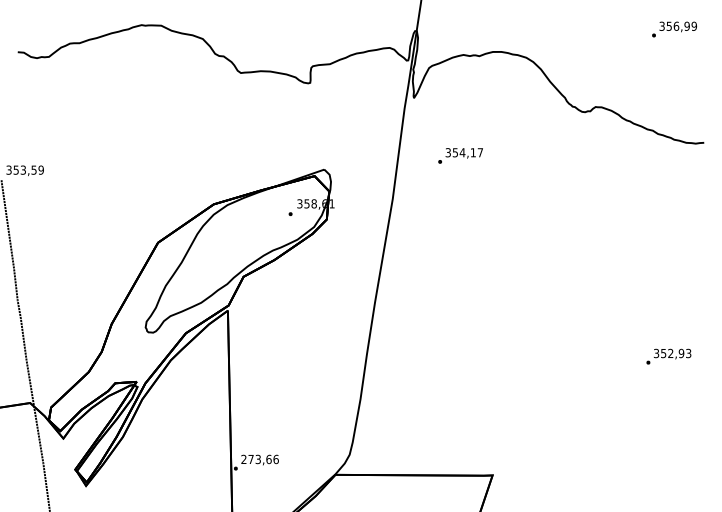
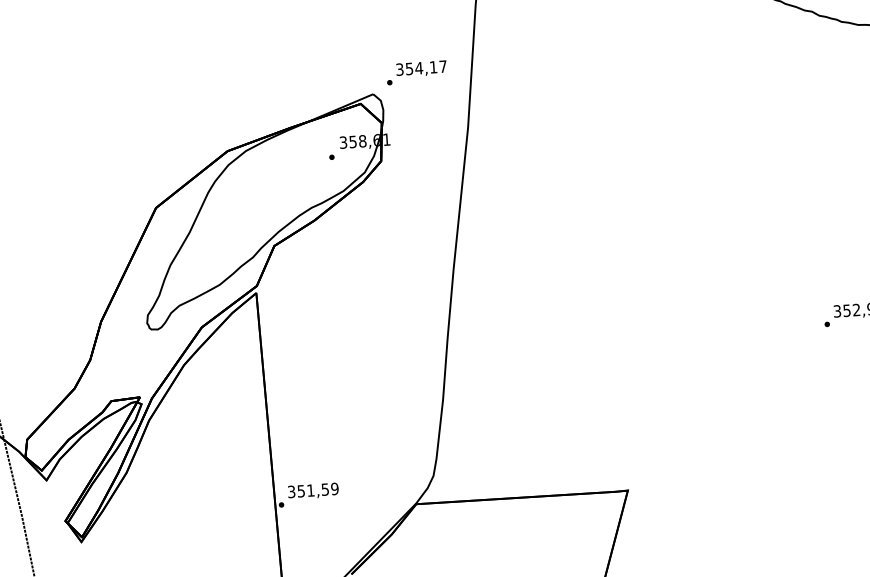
text: (460, 155) -> (416, 72), moved
text: (259, 459) -> (312, 490), 273,66 -> 351,59

